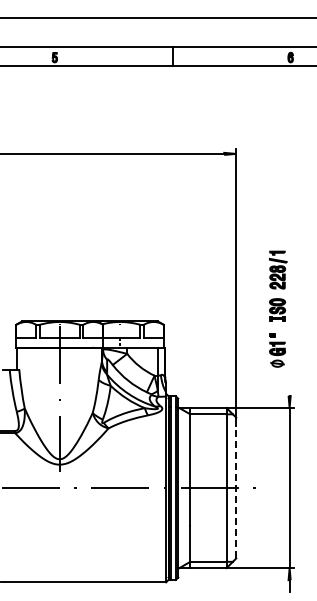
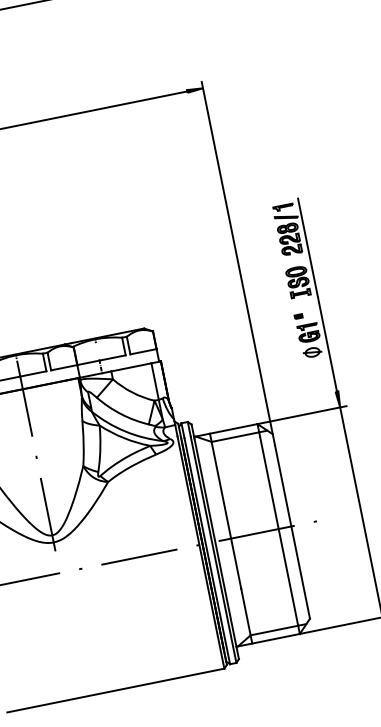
line: (289, 322) -> (317, 295), added
line: (236, 491) -> (292, 530), dashed -> solid

